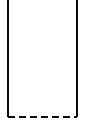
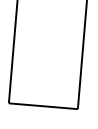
line: (42, 116) -> (43, 106), dashed -> solid

